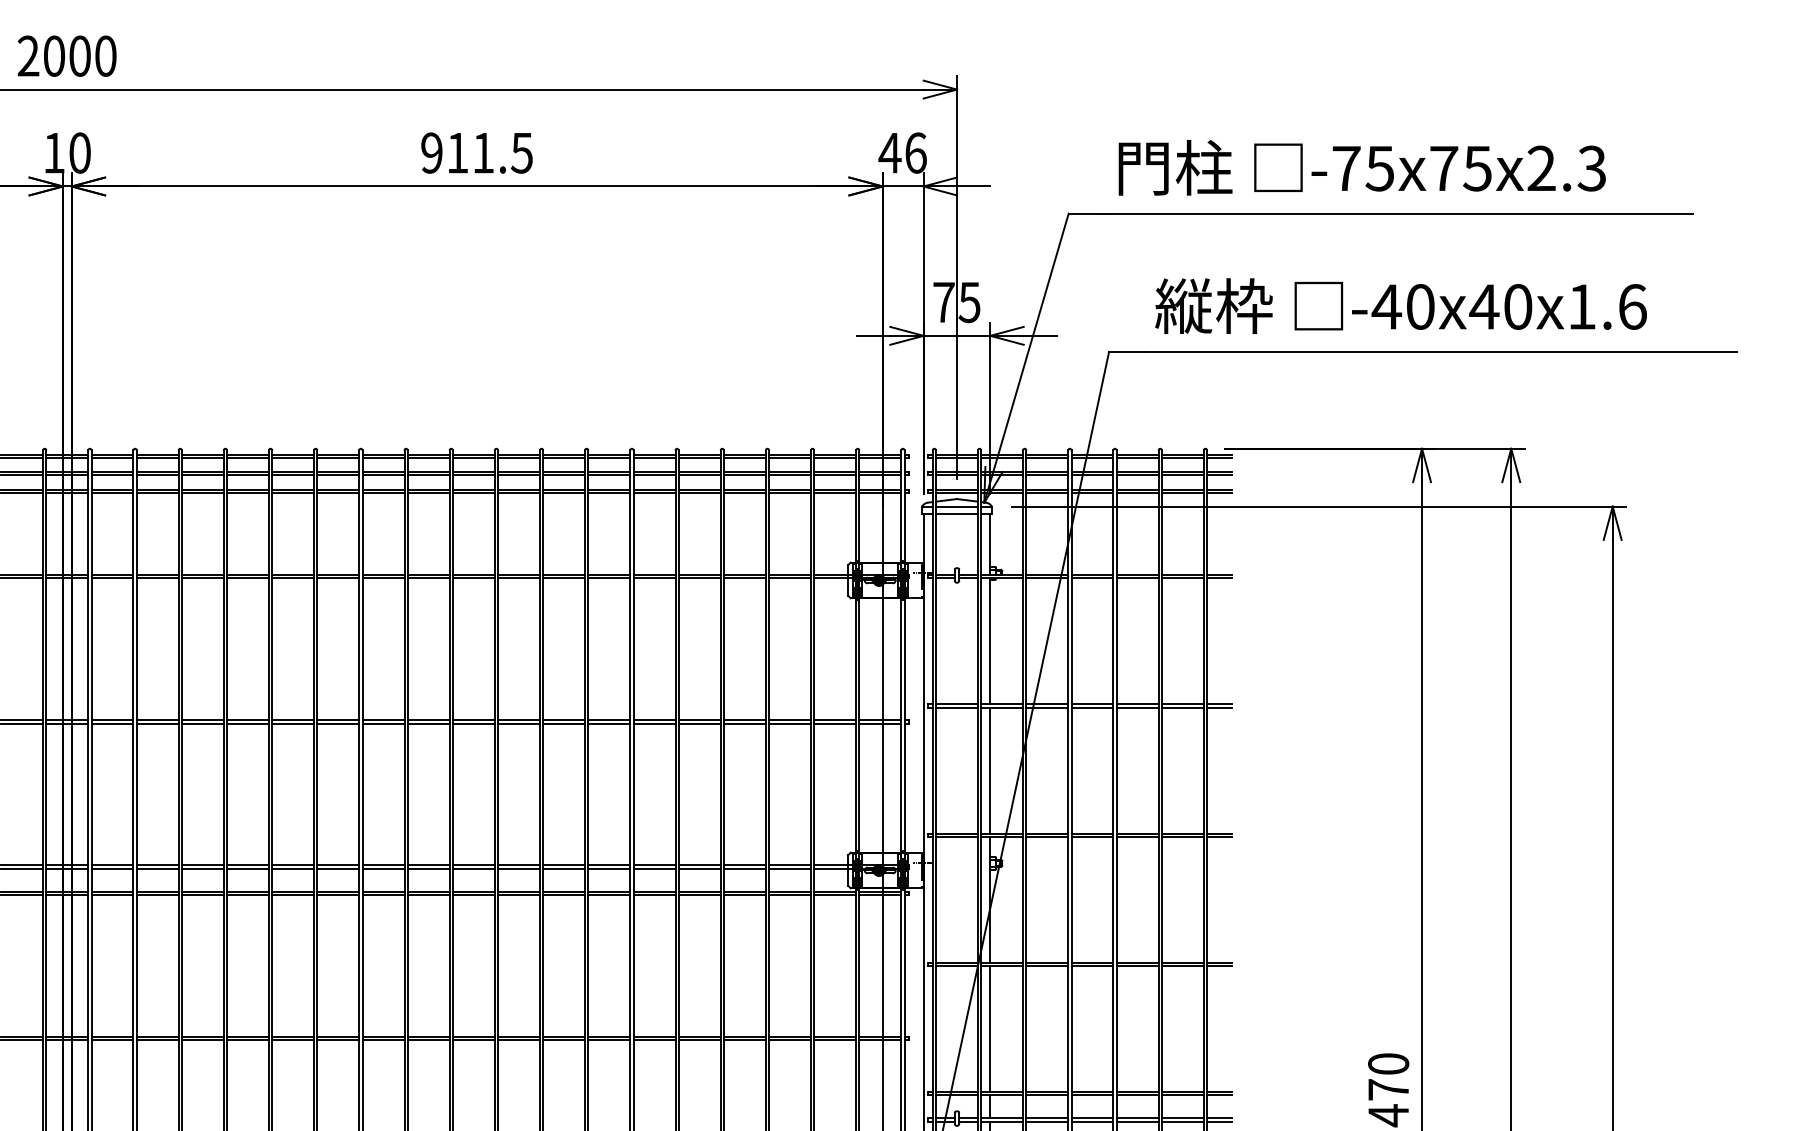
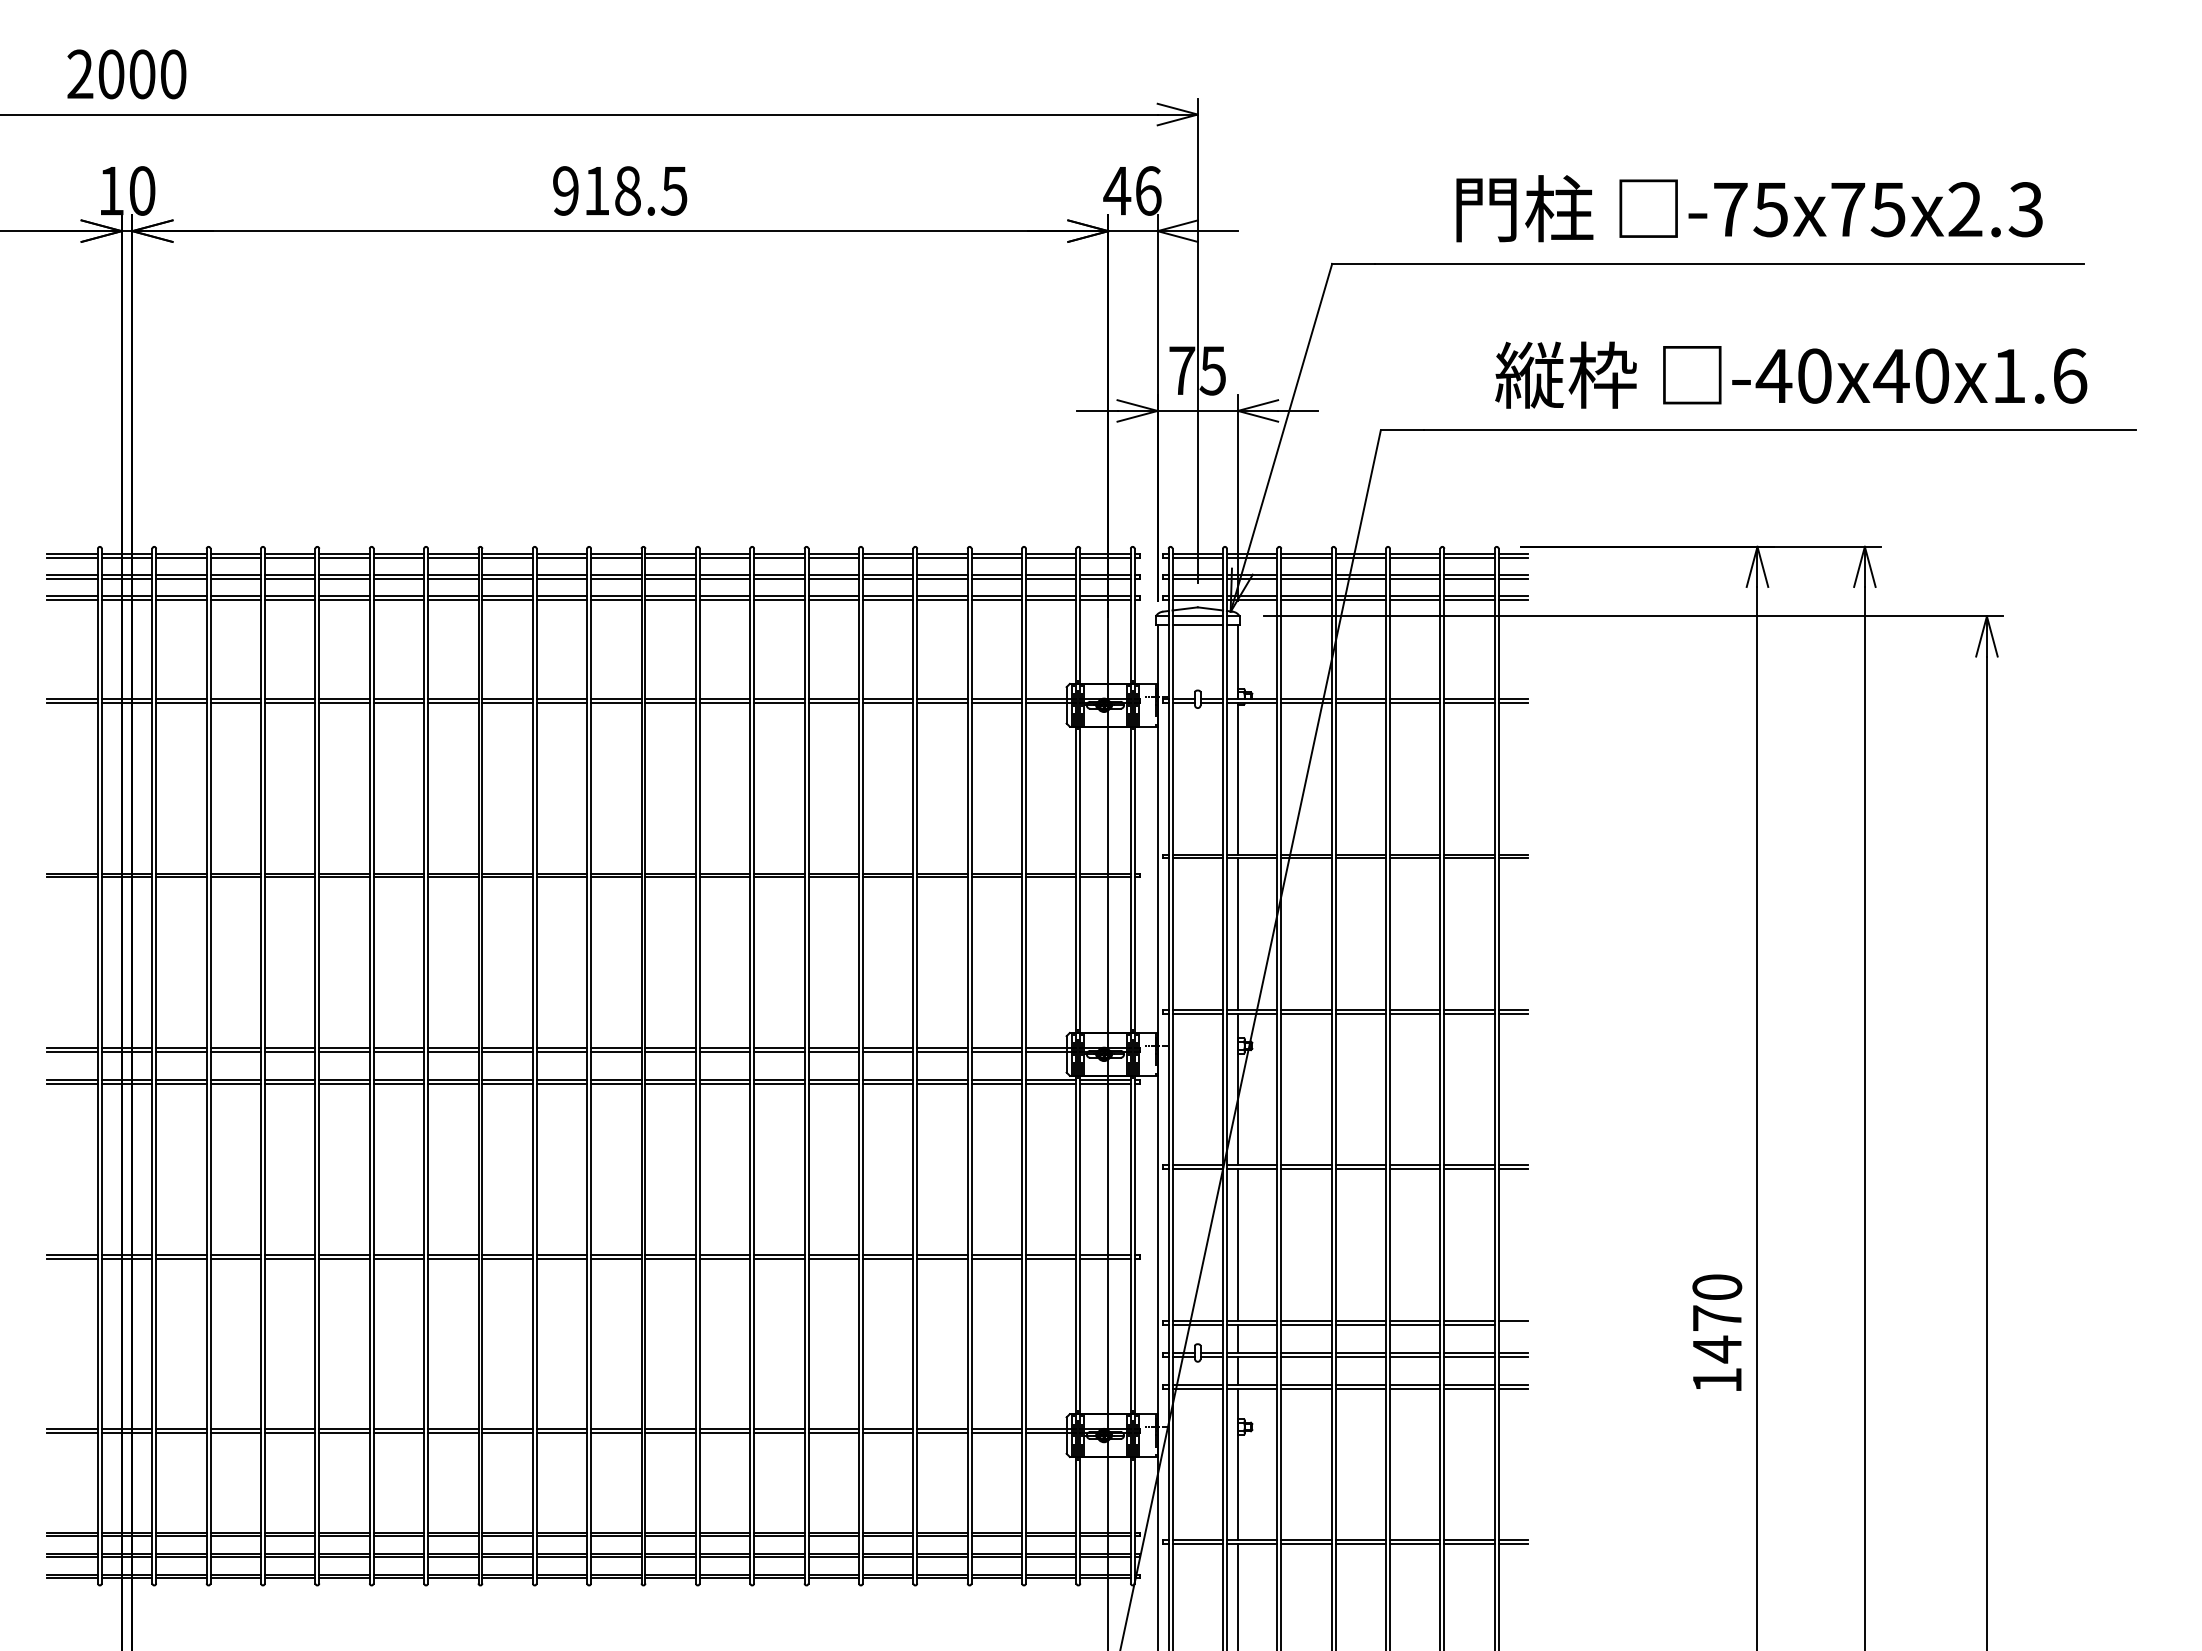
text: (483, 152) -> (627, 190), 911.5 -> 918.5
text: (1362, 167) -> (1749, 208), moved
text: (1401, 305) -> (1791, 374), moved
line: (1219, 1094) -> (1513, 1324), removed

